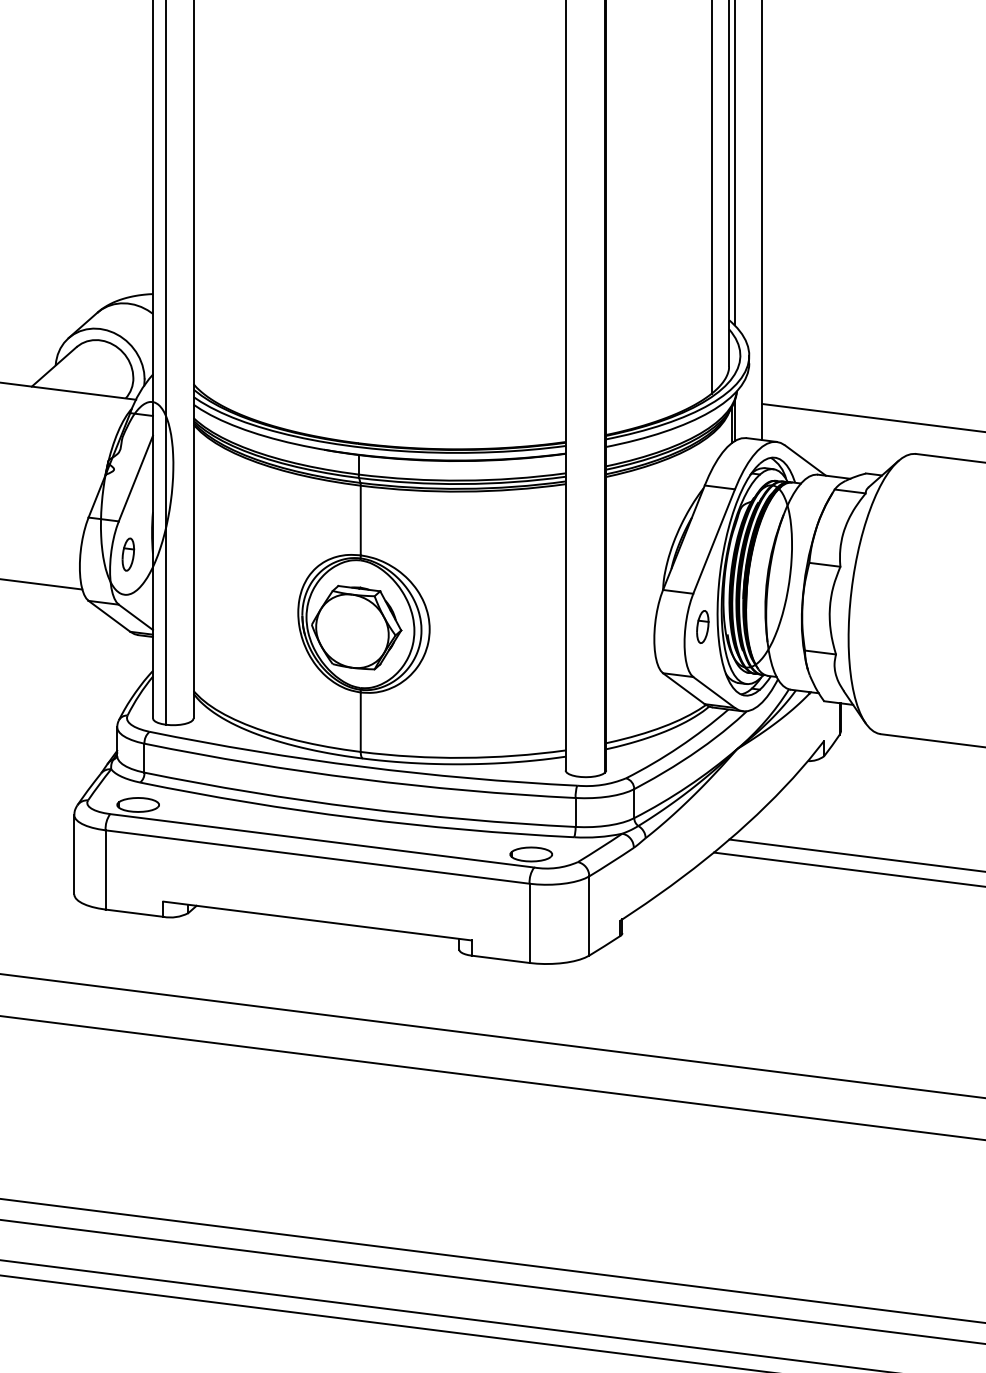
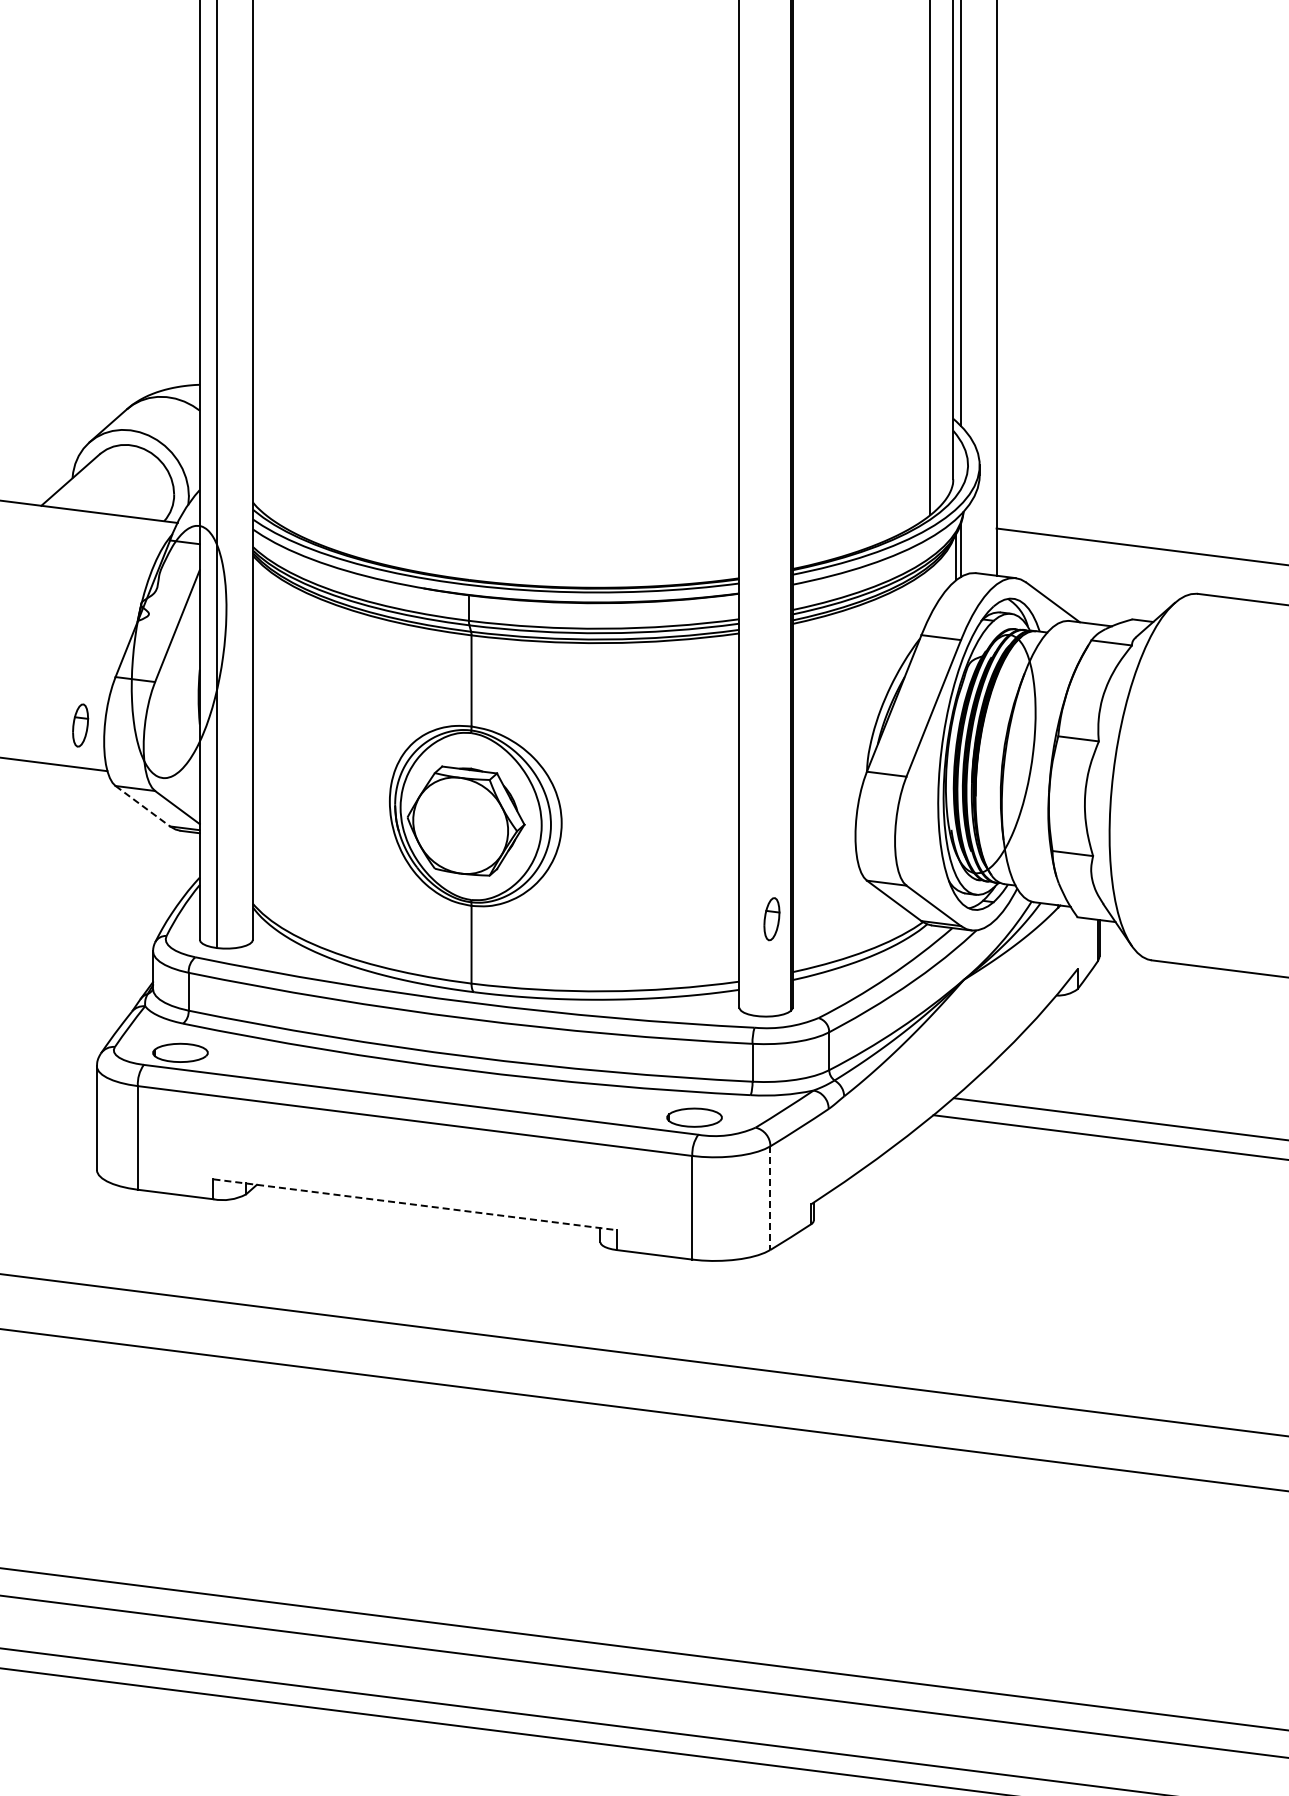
part: (128, 554) -> (80, 725), moved
line: (109, 616) -> (142, 806), solid -> dashed
part: (702, 627) -> (771, 919), moved
line: (589, 916) -> (770, 1198), solid -> dashed
line: (317, 920) -> (415, 1204), solid -> dashed

